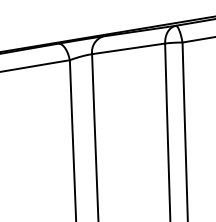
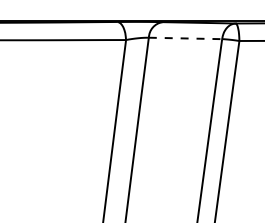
line: (128, 48) -> (185, 38), solid -> dashed

